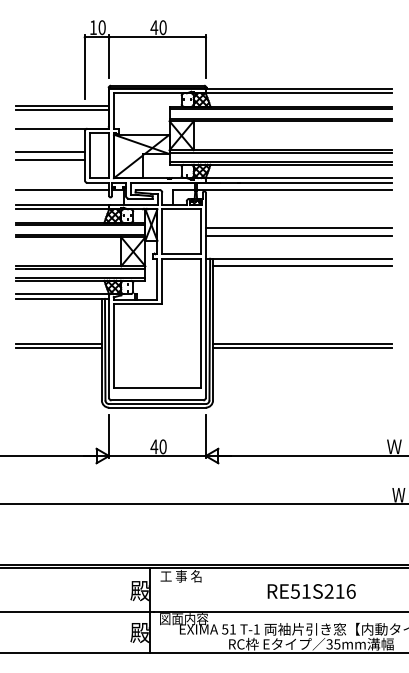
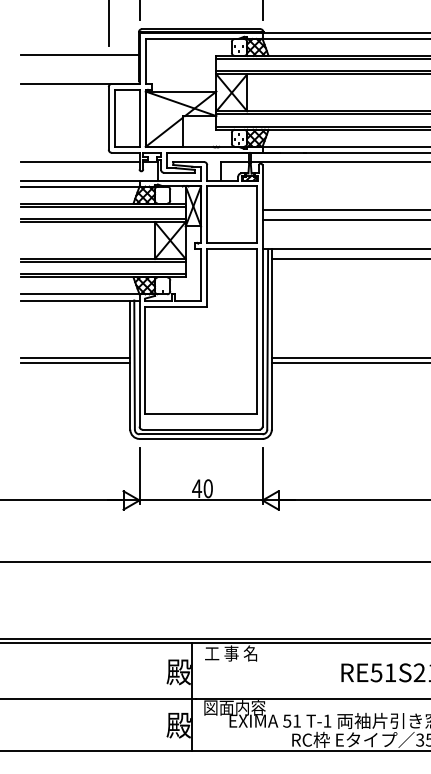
line: (62, 109) -> (80, 59), removed
line: (50, 151) -> (64, 112), removed
line: (50, 159) -> (64, 123), removed

